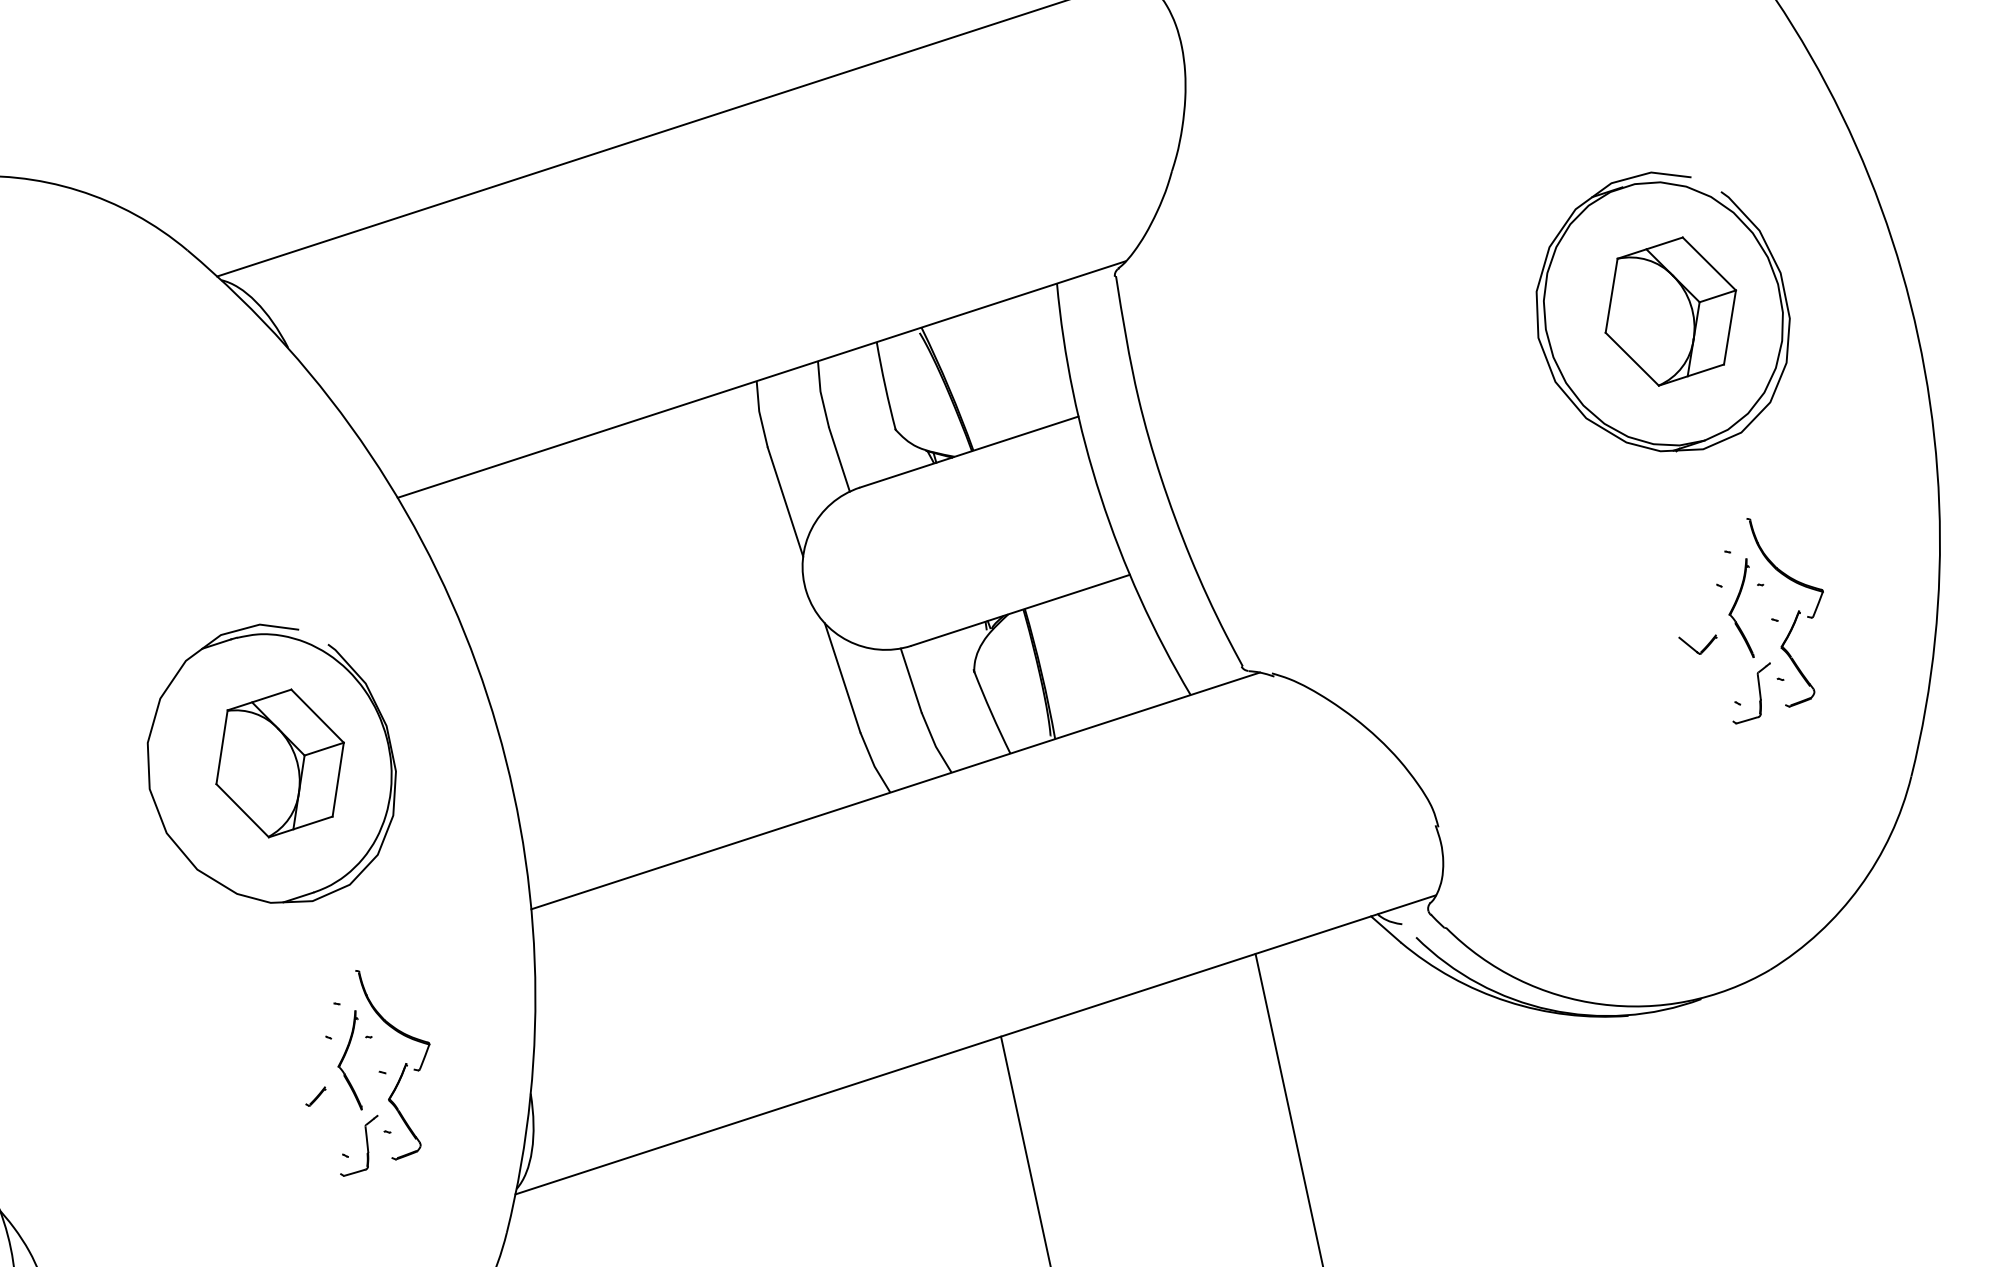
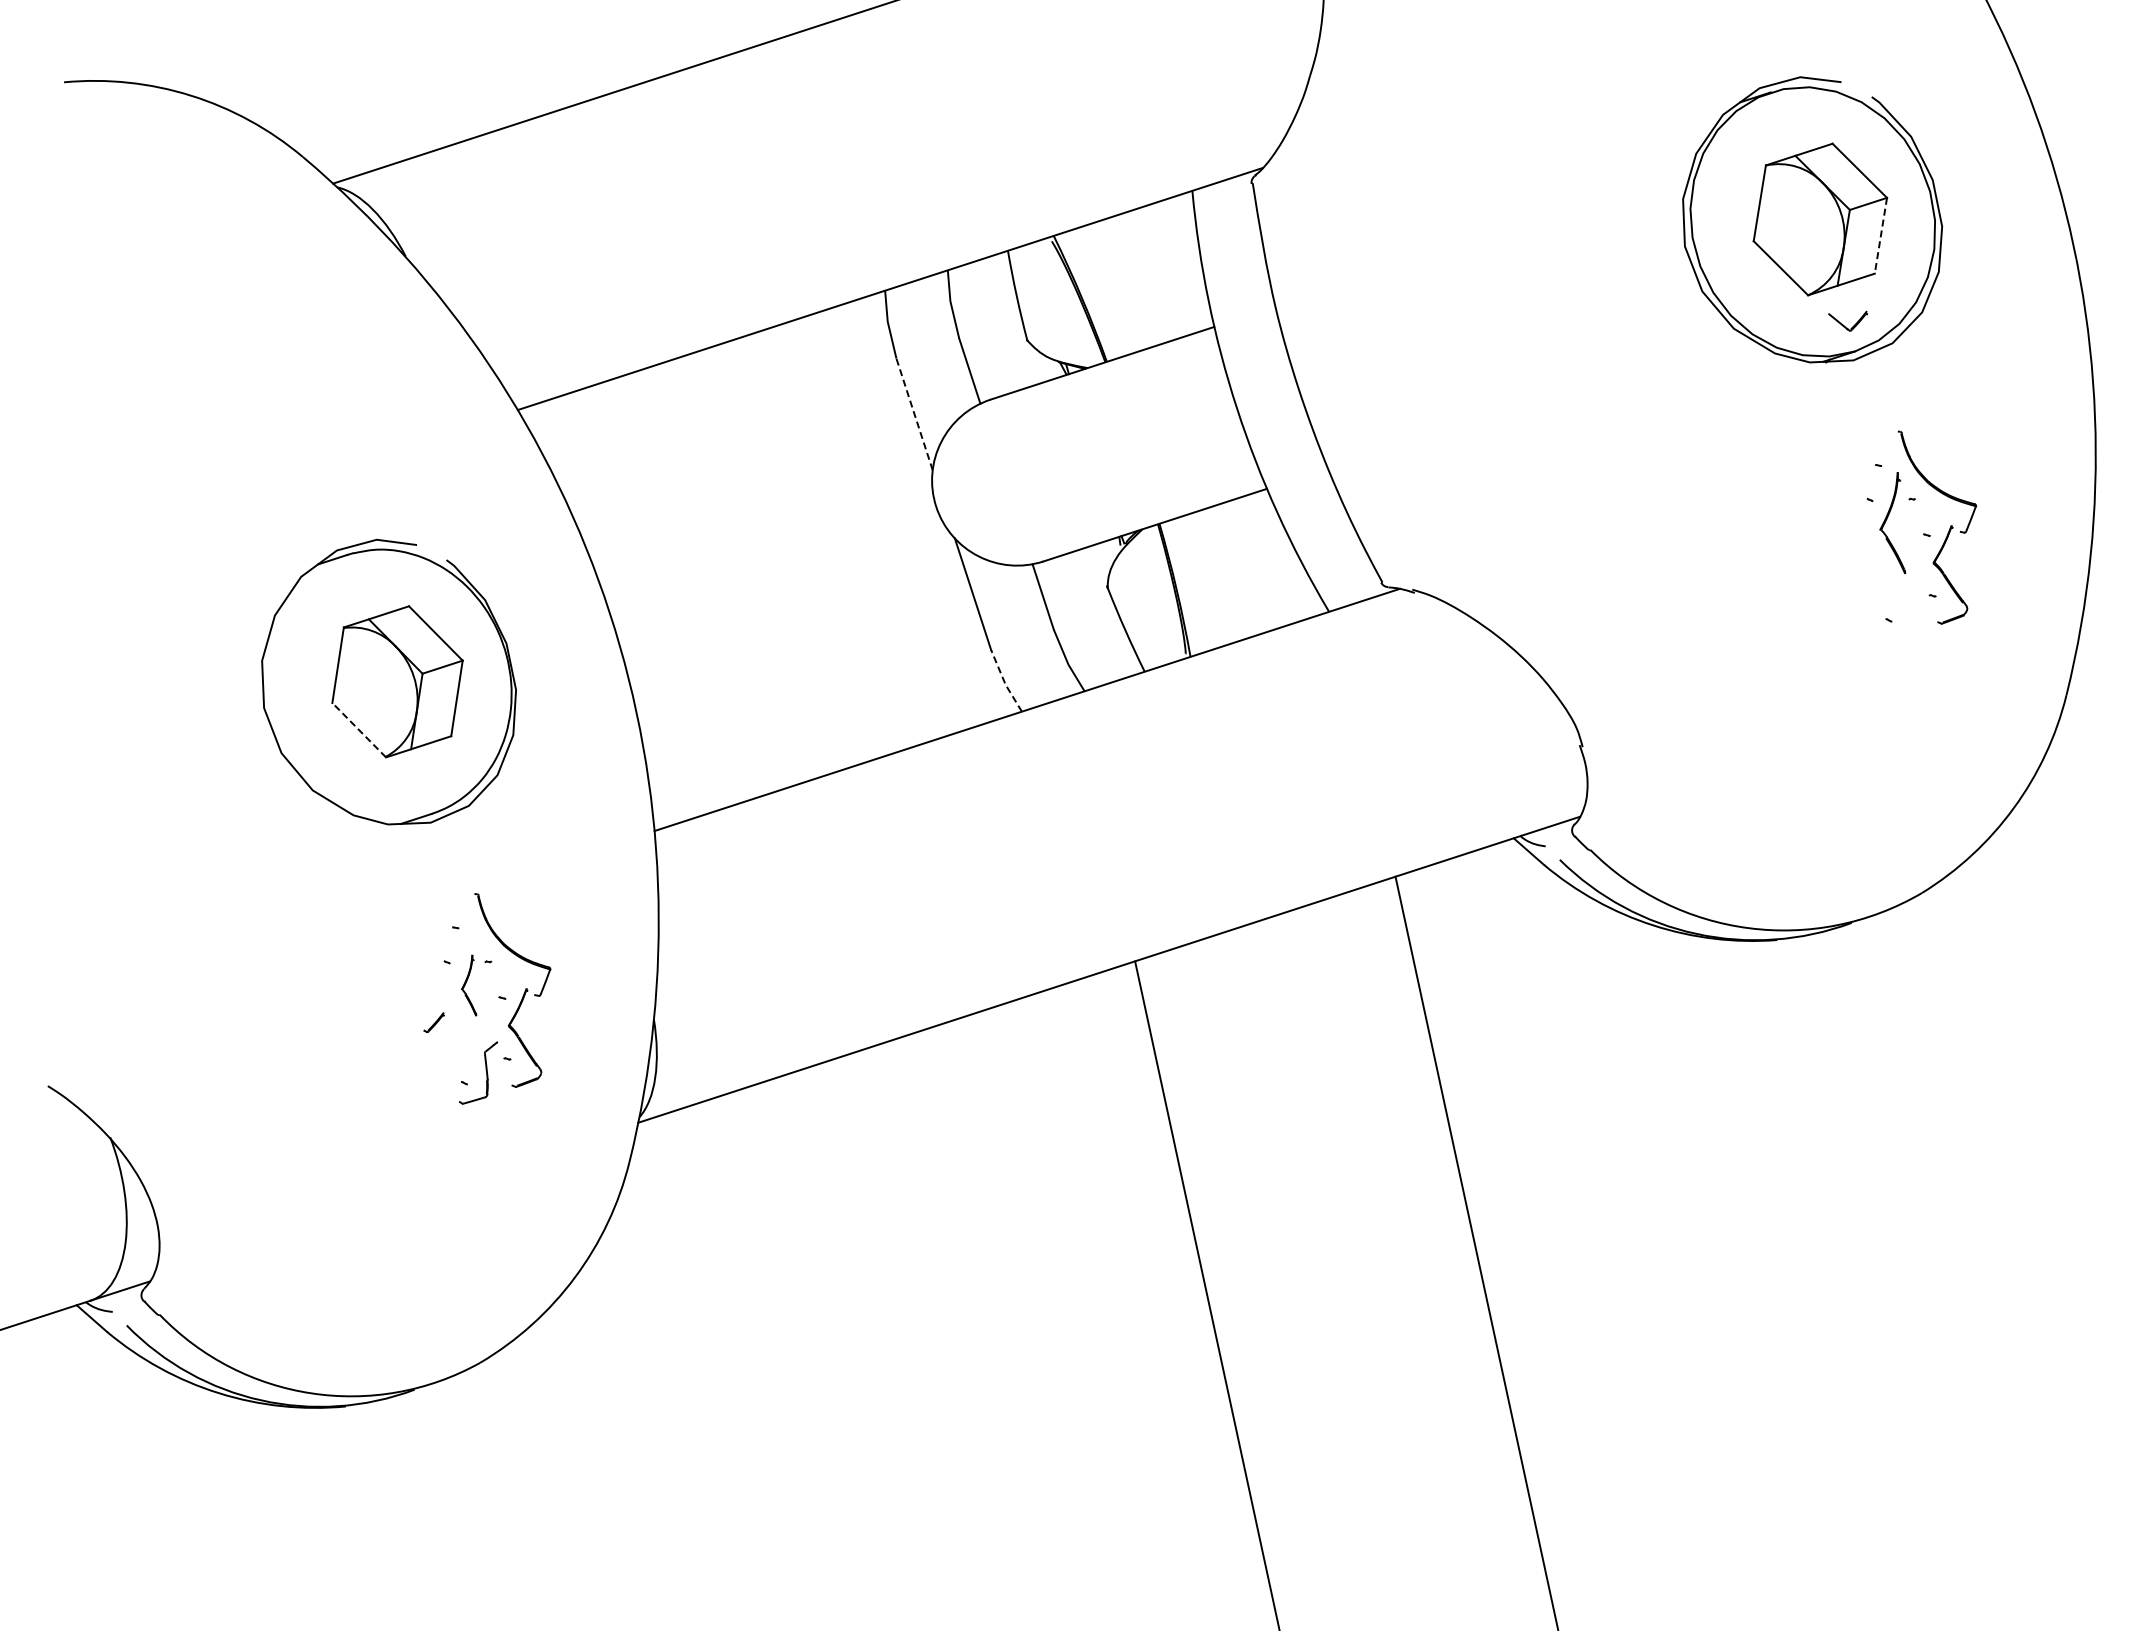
line: (1729, 328) -> (1880, 236), solid -> dashed
line: (785, 502) -> (914, 414), solid -> dashed
part: (1693, 647) -> (1843, 324), moved
part: (1758, 692) -> (1910, 609), removed
line: (873, 764) -> (1004, 682), solid -> dashed
line: (241, 810) -> (358, 729), solid -> dashed
part: (349, 1060) -> (468, 985), size x0.6

